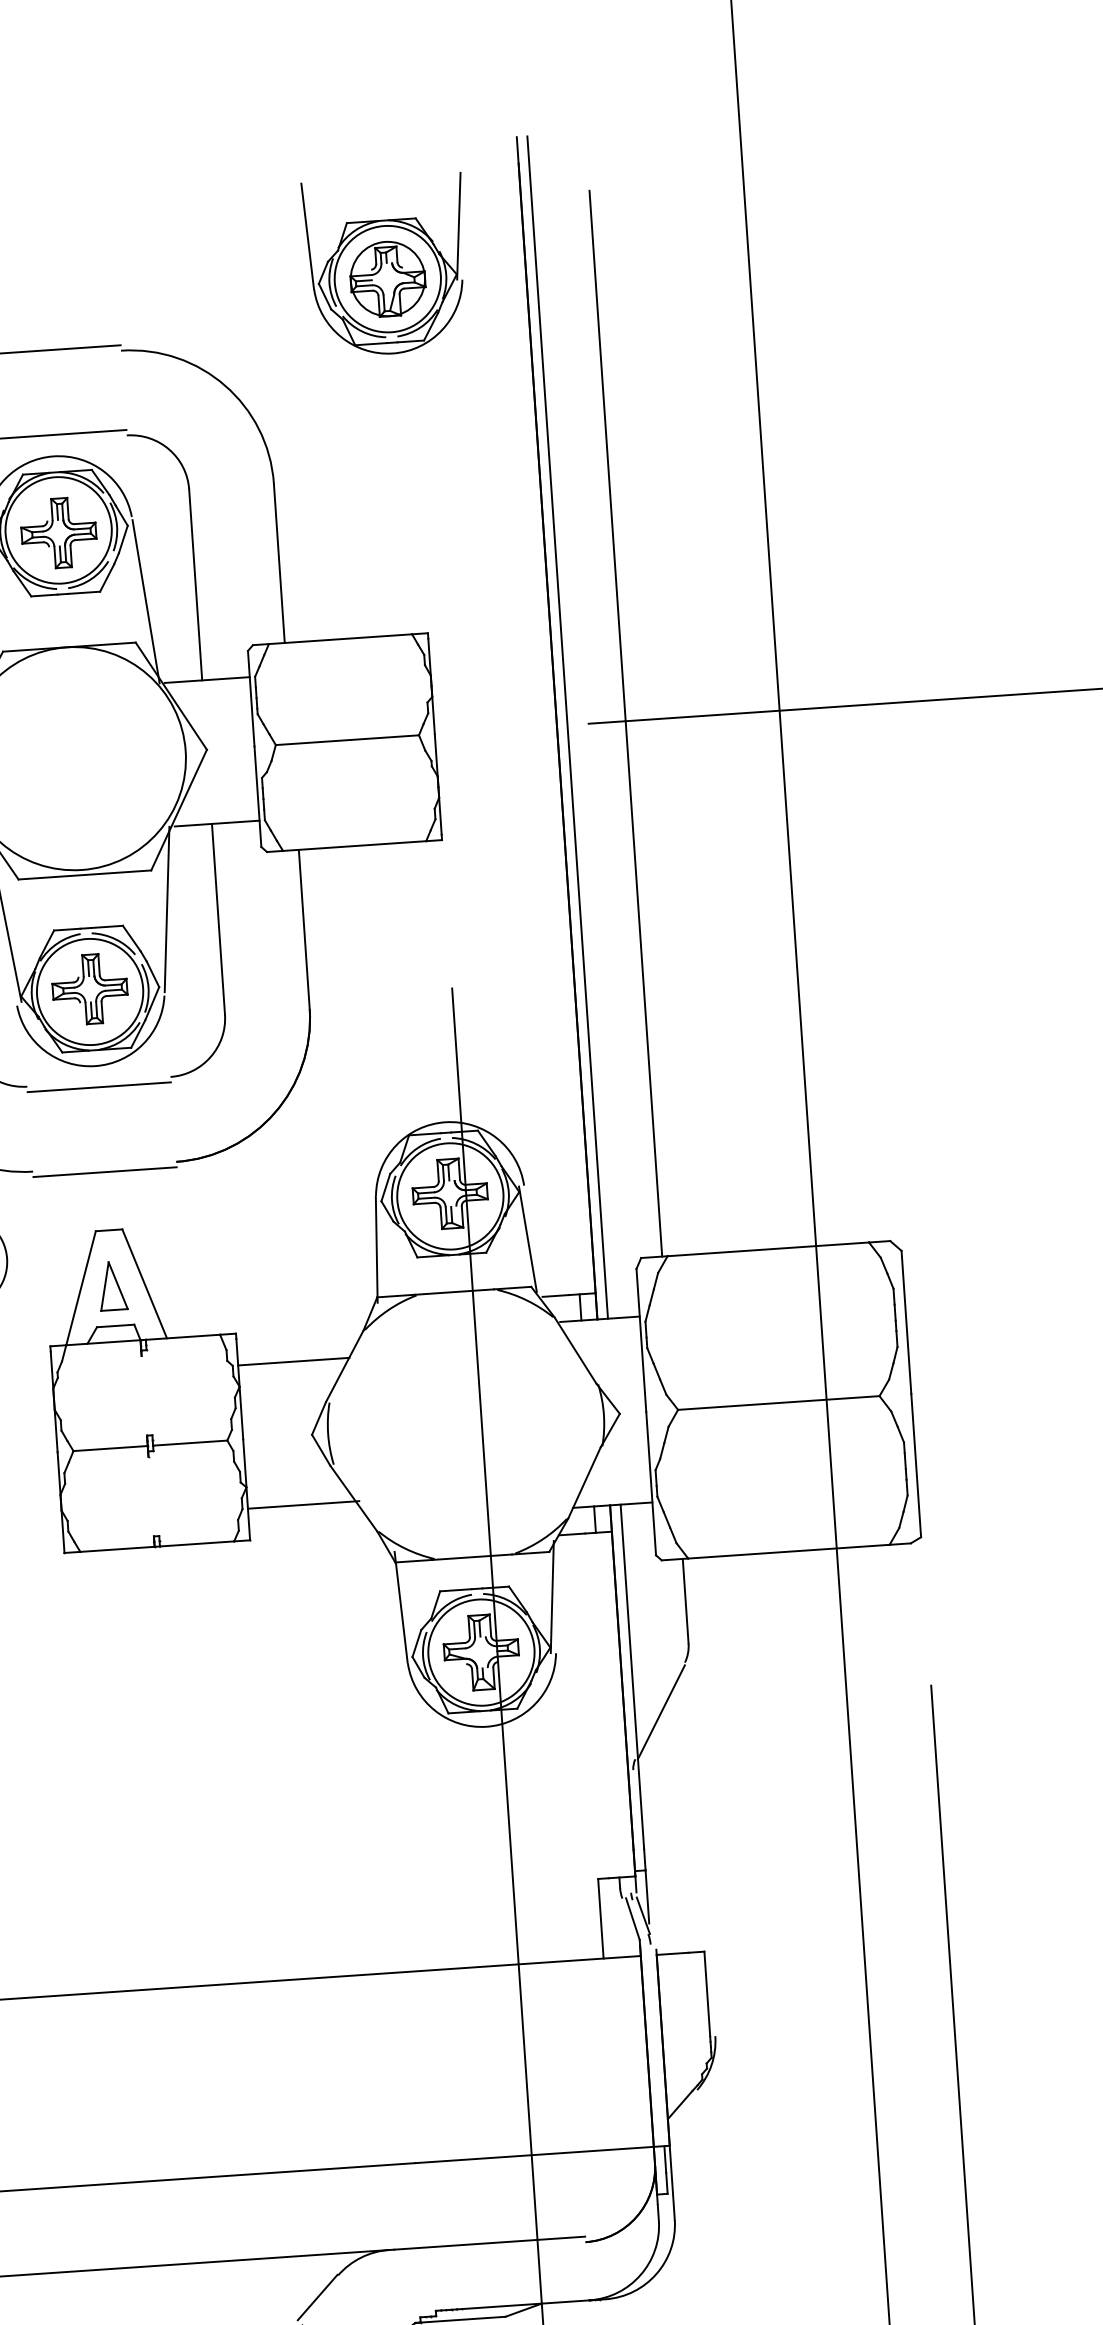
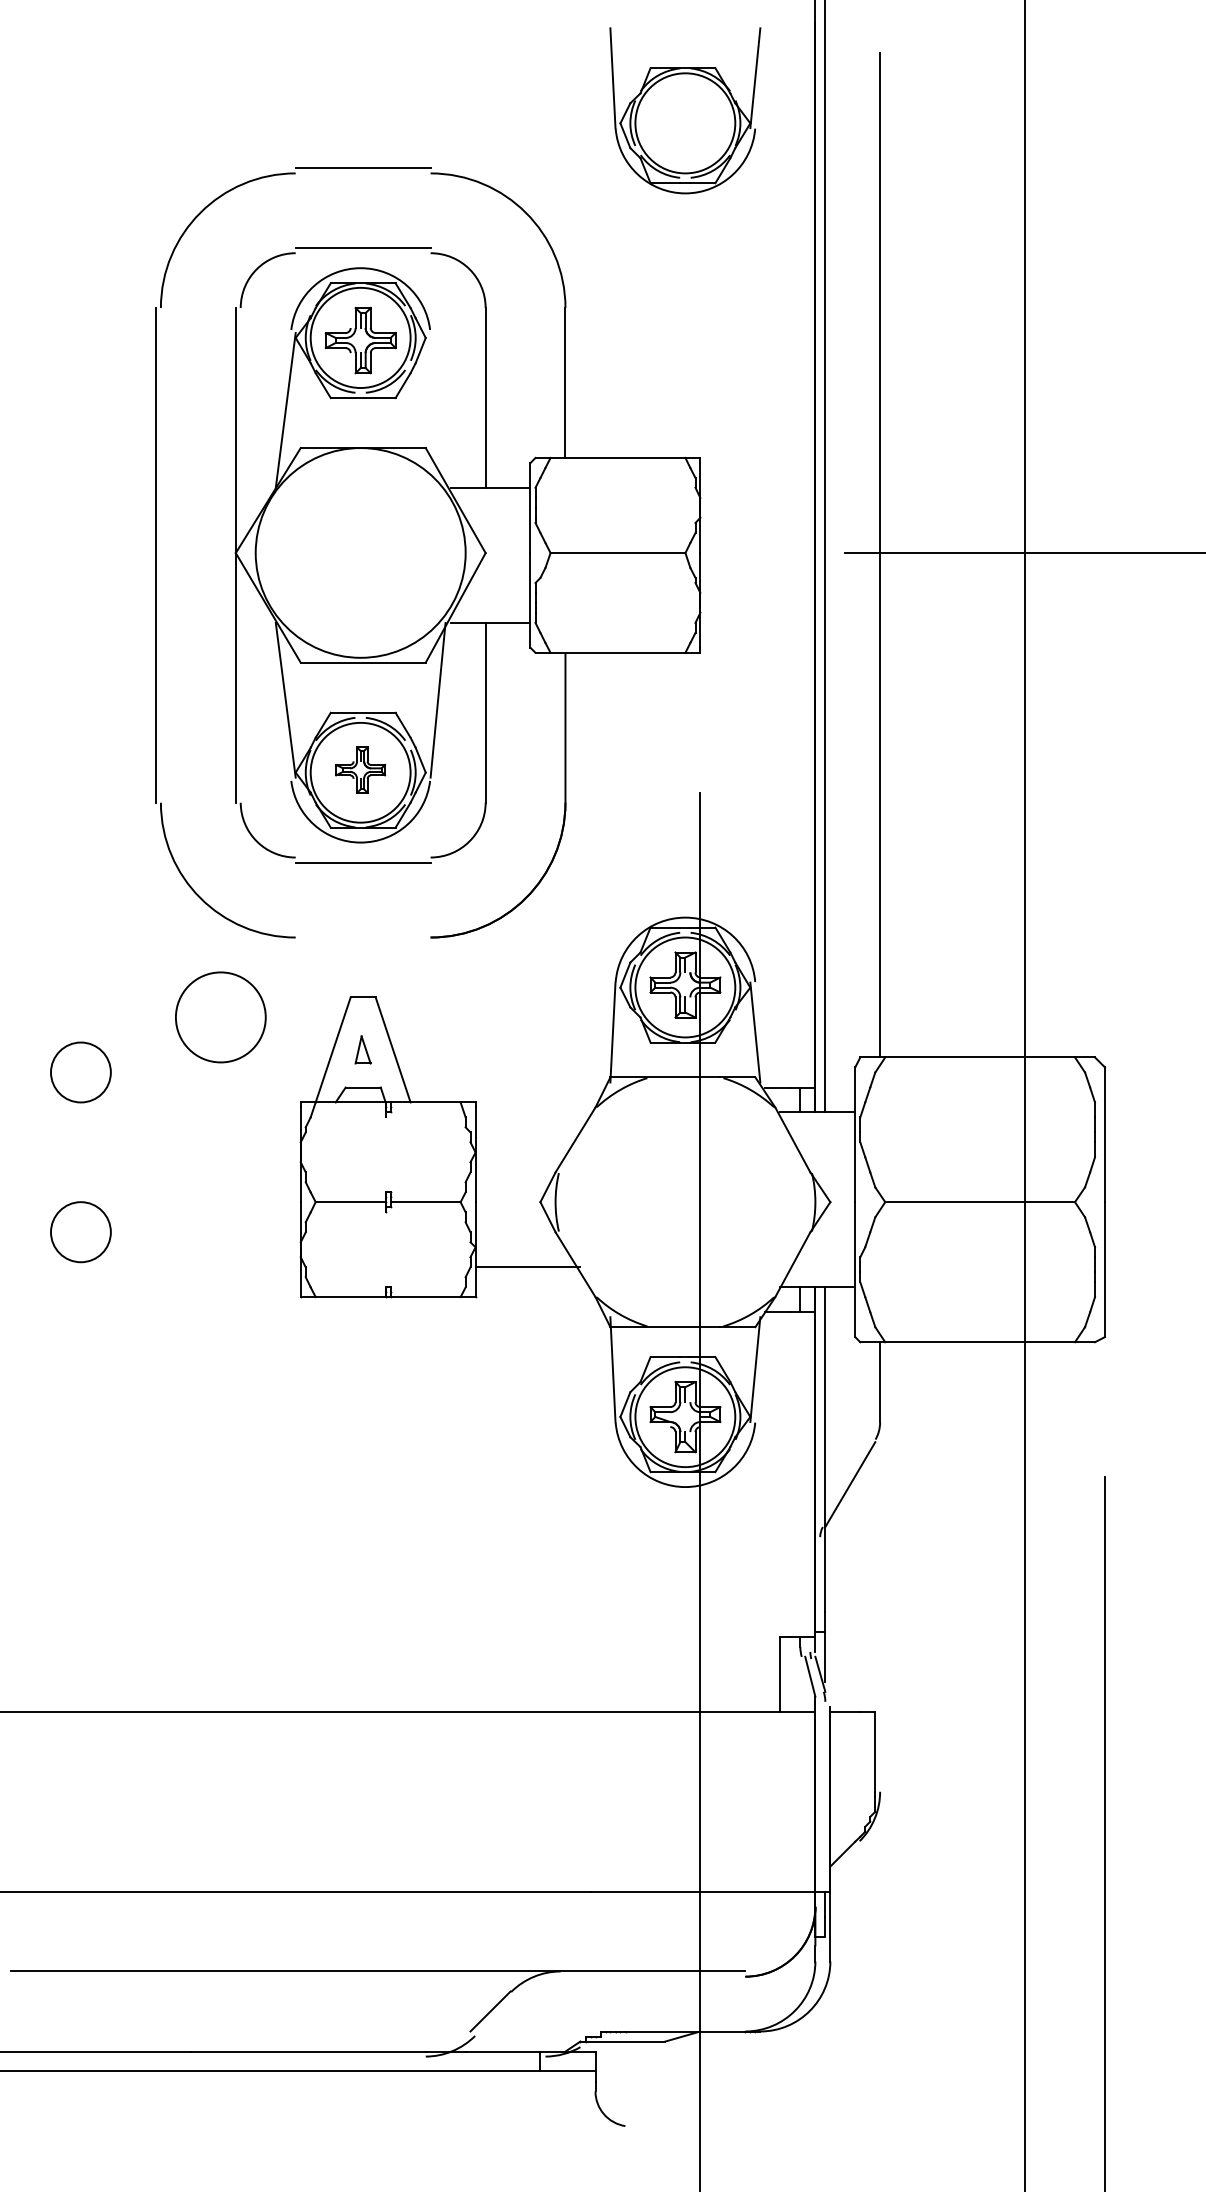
part: (387, 279) -> (685, 123), removed
line: (145, 601) -> (437, 410), removed
part: (89, 988) -> (360, 769), size x0.7
line: (104, 1172) -> (362, 942), removed
part: (112, 1285) -> (362, 1049), size x0.6
line: (293, 1361) -> (527, 1132), removed

